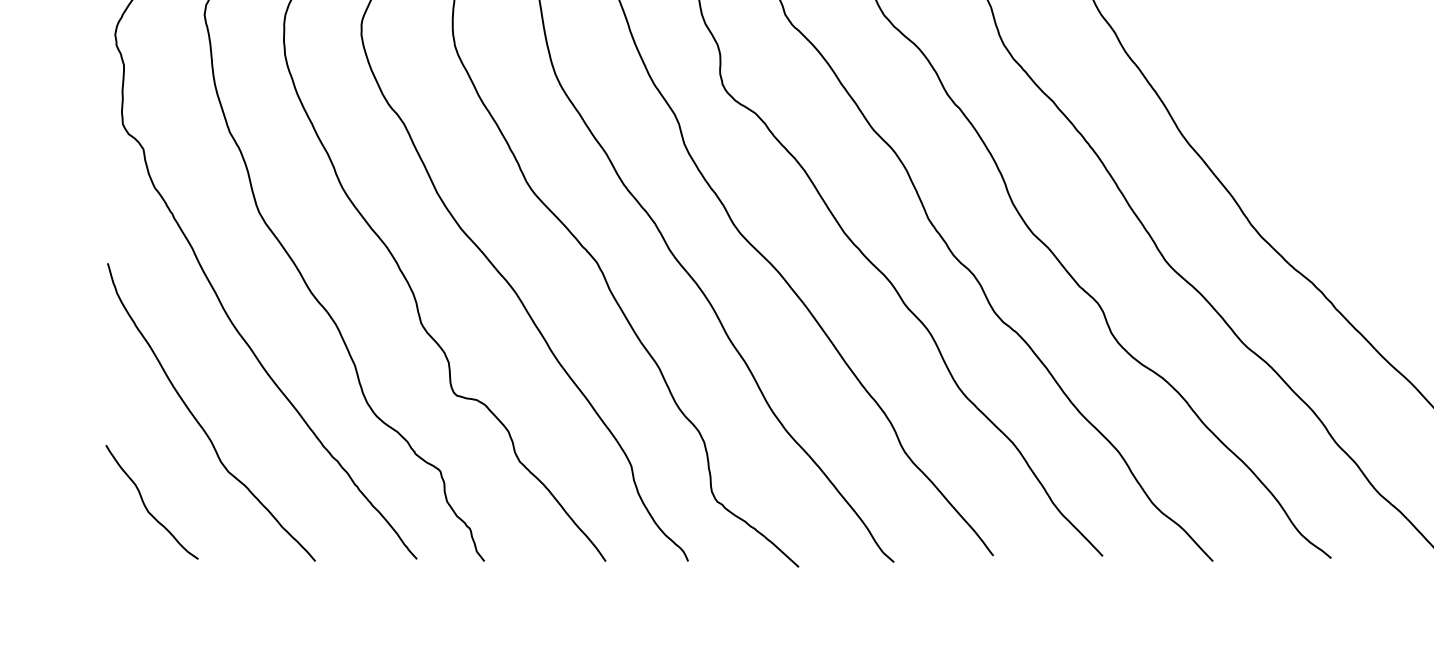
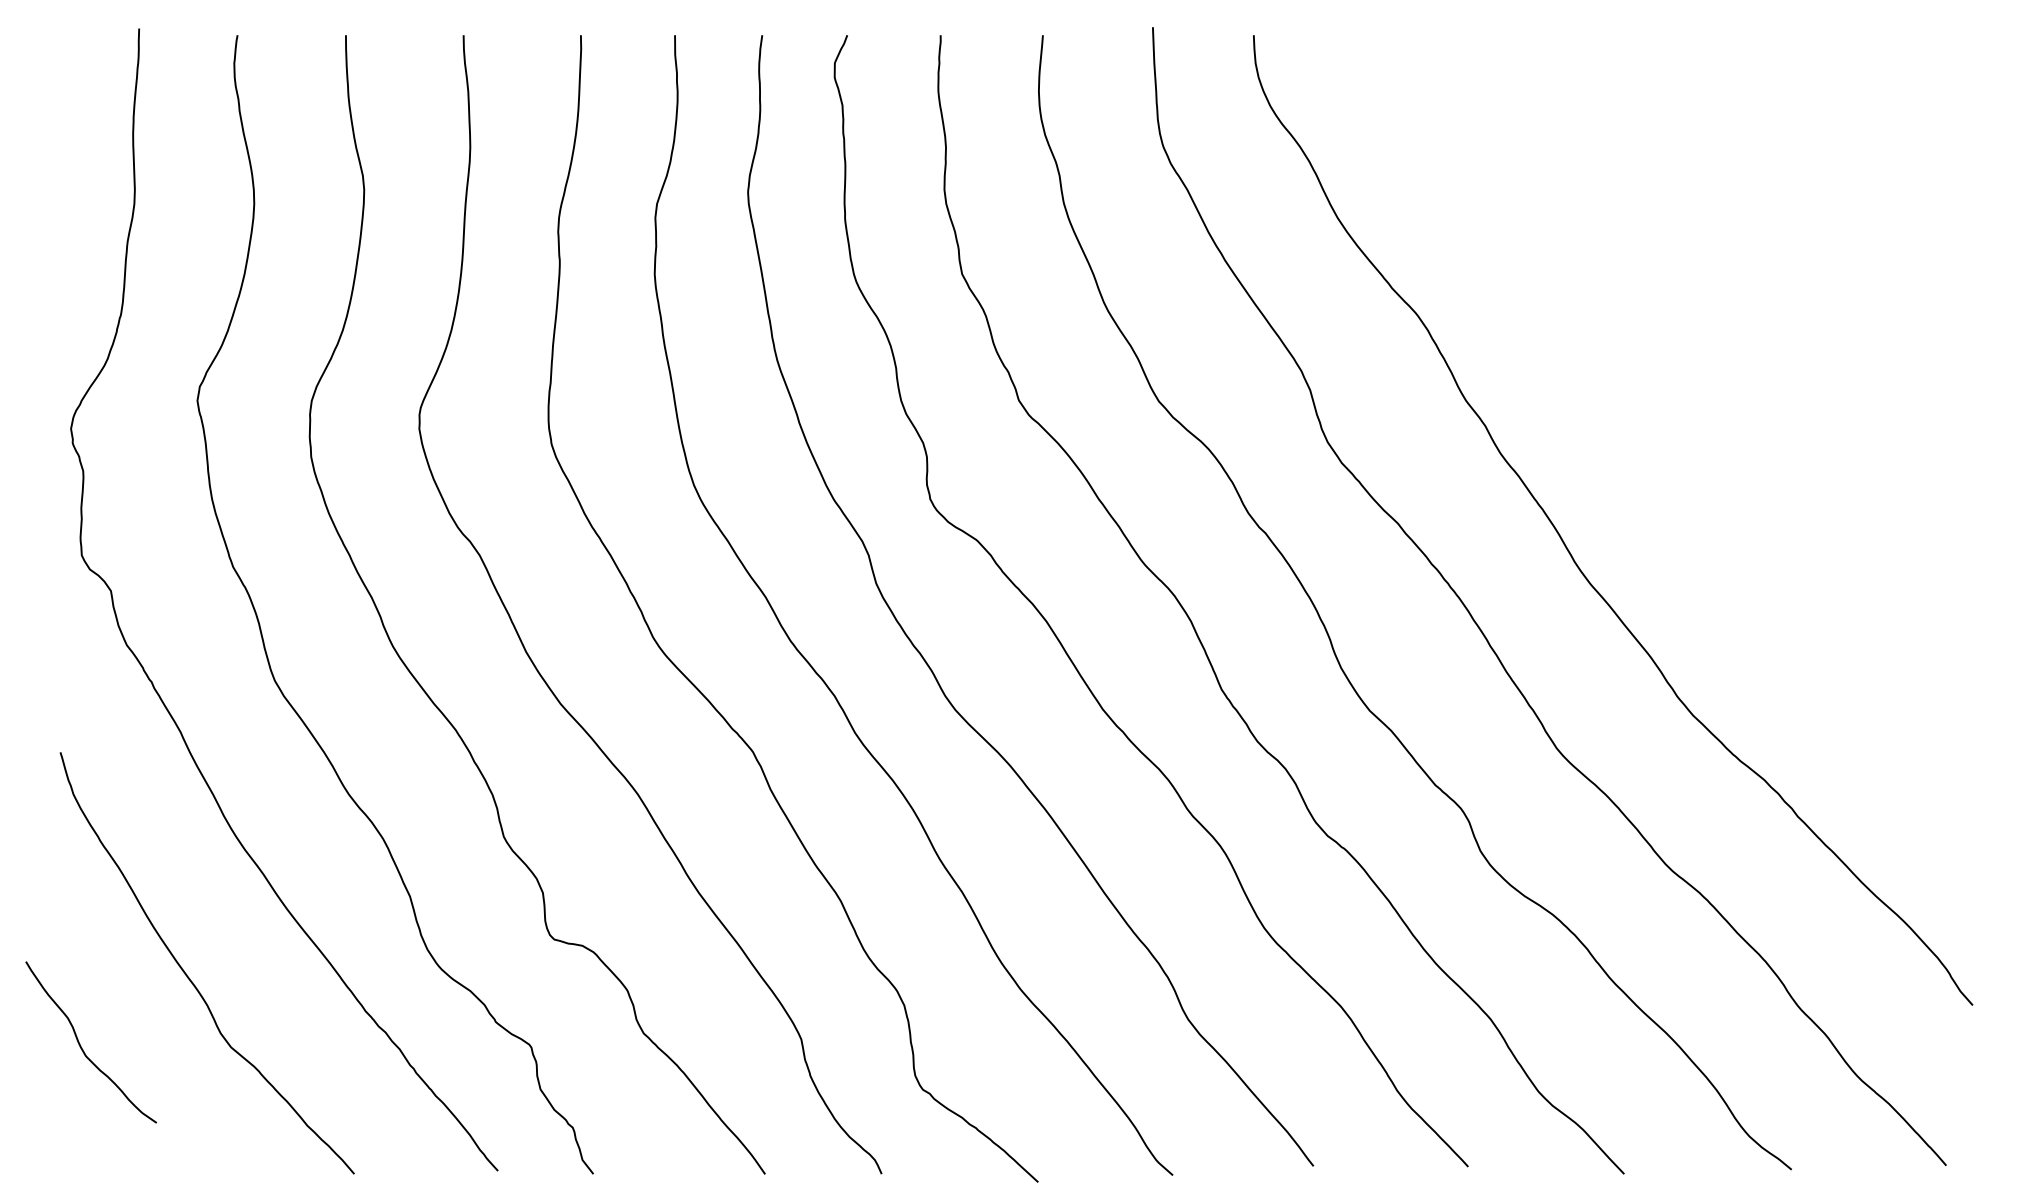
curve: (145, 505) -> (82, 1047), moved

